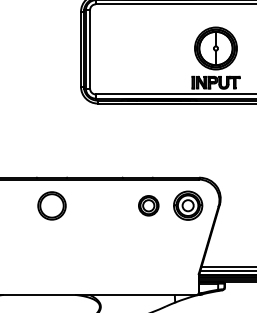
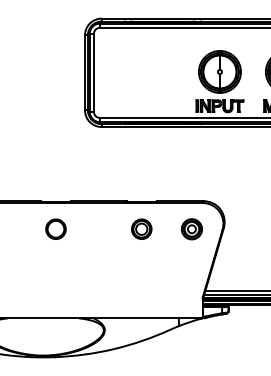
circle: (51, 205) -> (55, 228), size x0.71
part: (148, 205) -> (141, 228), moved
part: (187, 206) -> (191, 229), size x0.71

